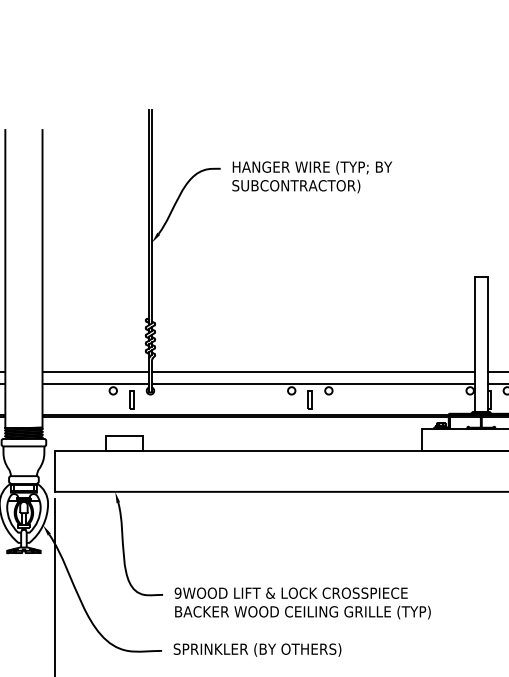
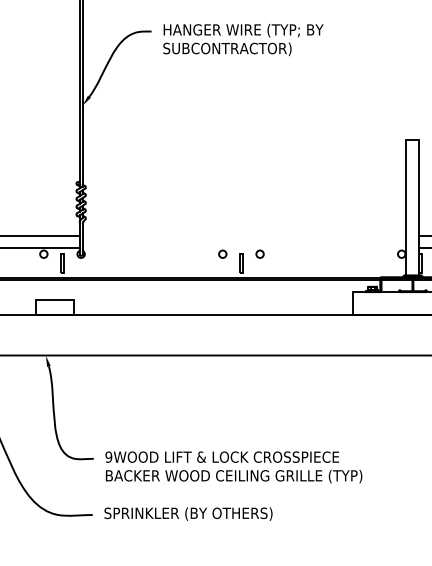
line: (313, 372) -> (244, 235), removed
line: (313, 384) -> (244, 247), removed

